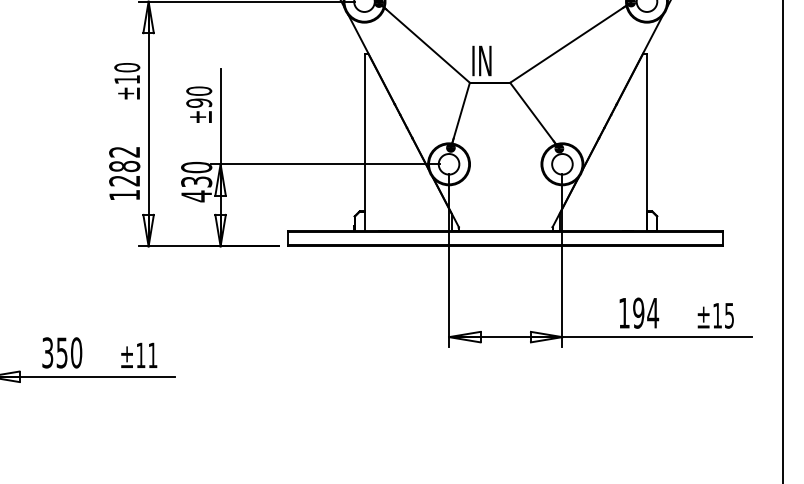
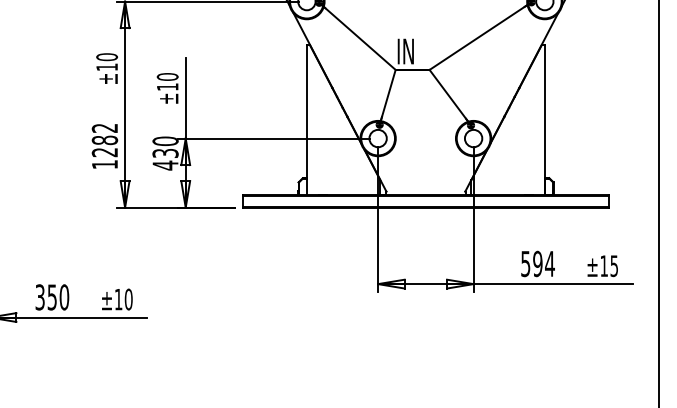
text: (199, 102) -> (167, 86), ±90 -> ±10
text: (624, 313) -> (525, 264), 194 -> 594
text: (152, 355) -> (128, 299), ±11 -> ±10

